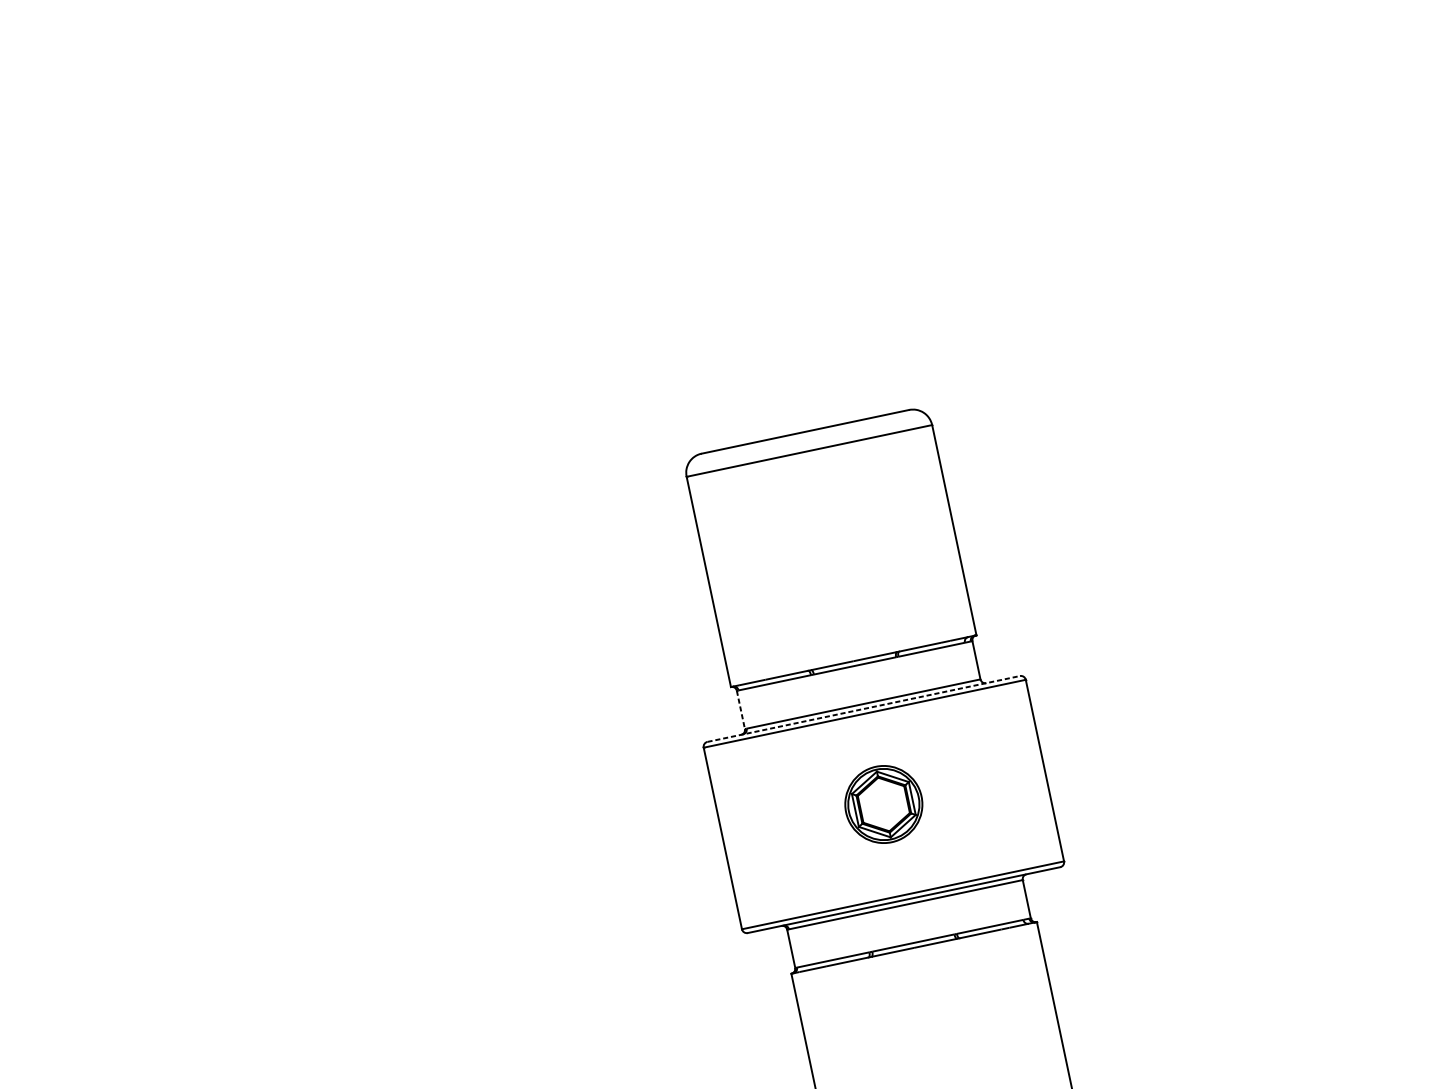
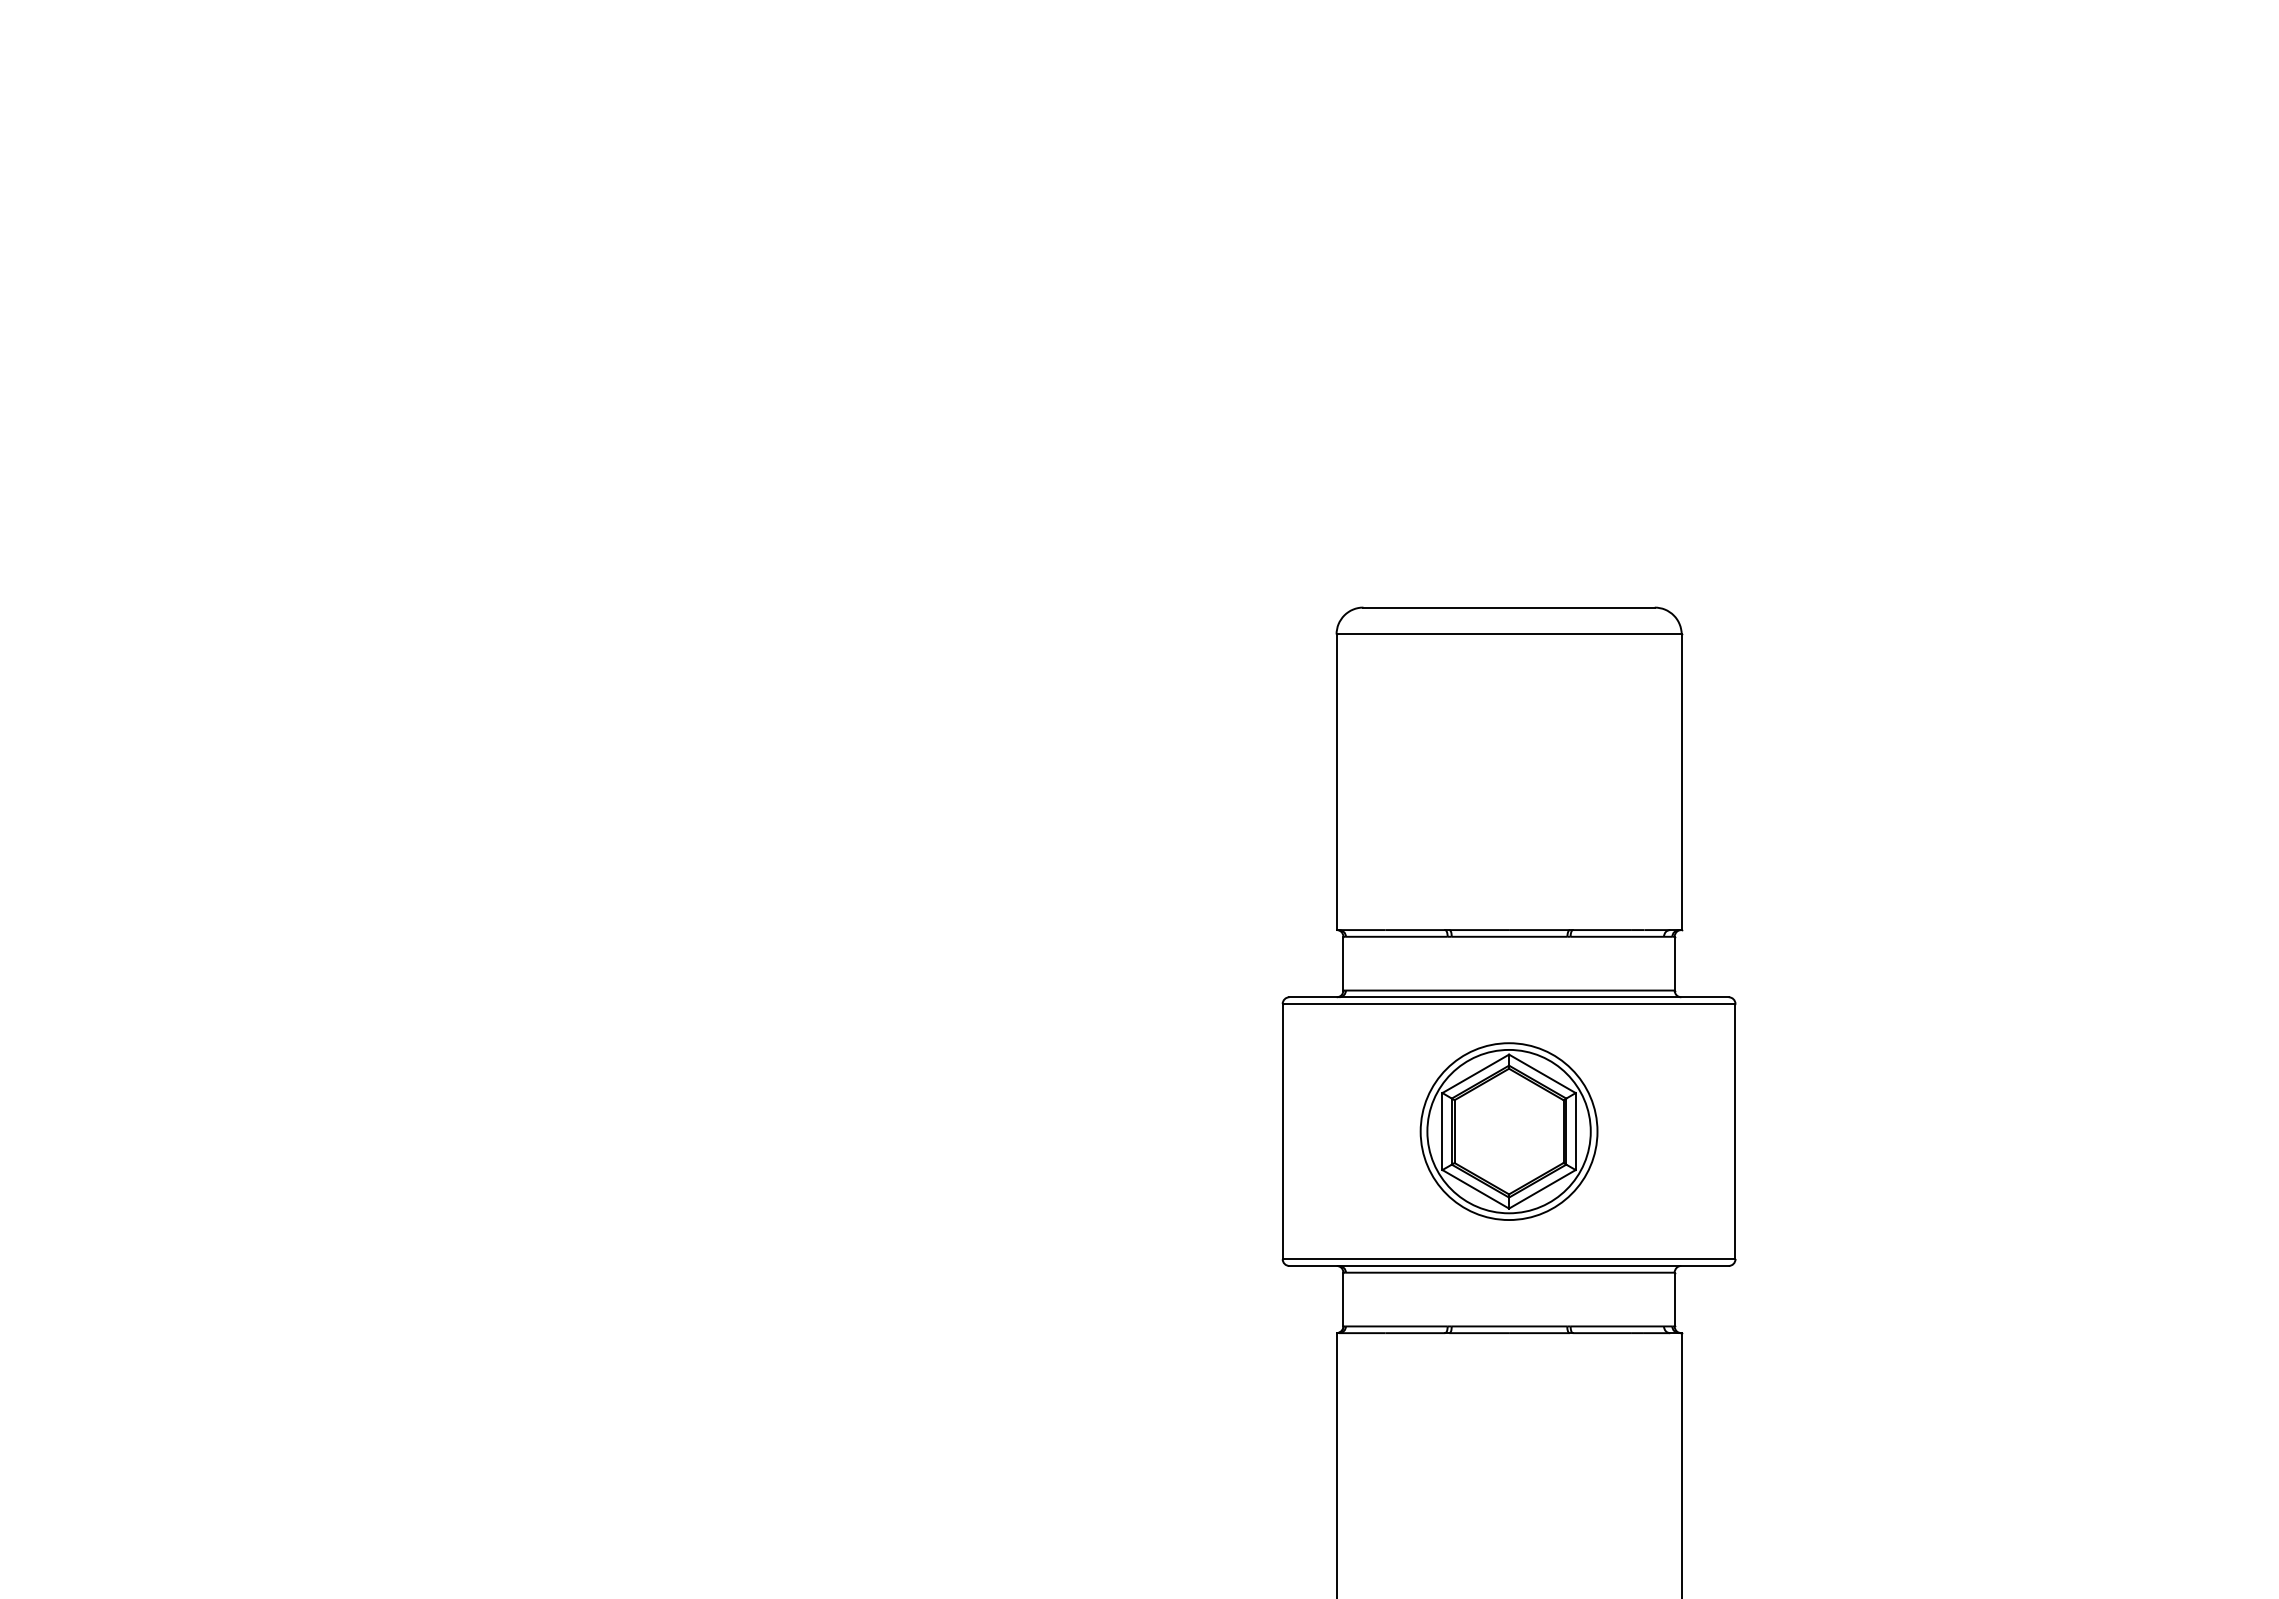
line: (740, 709) -> (1343, 963), dashed -> solid
line: (864, 709) -> (1509, 997), dashed -> solid
part: (883, 804) -> (1508, 1131), size x1.67

